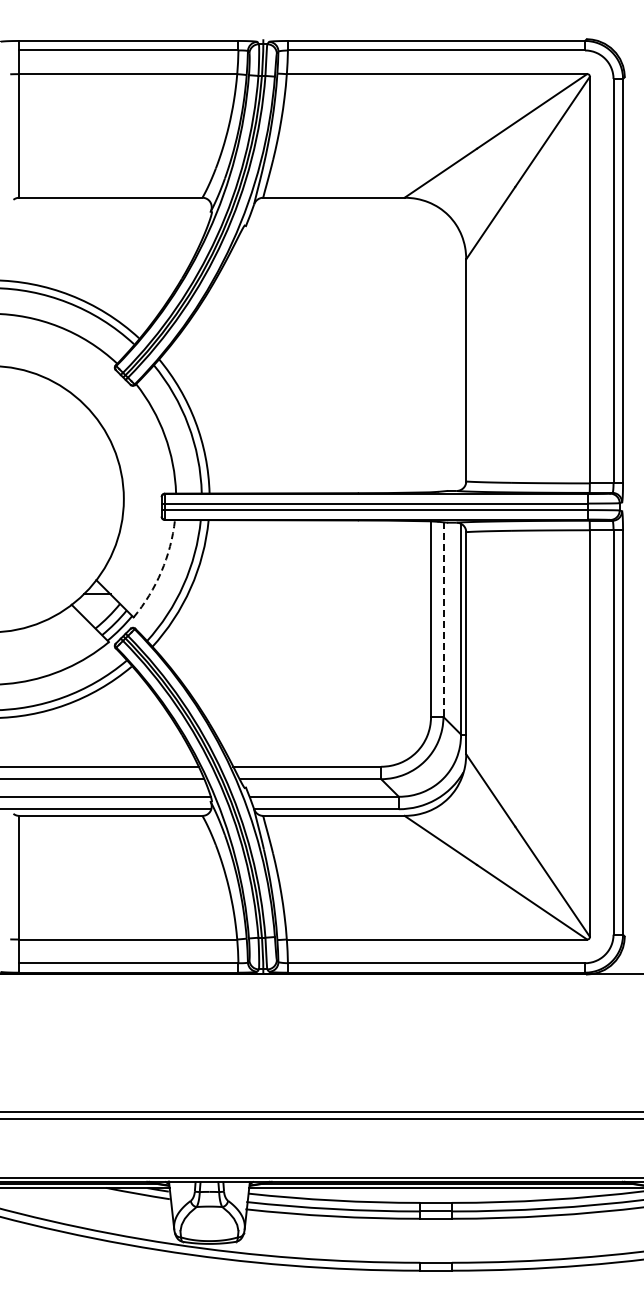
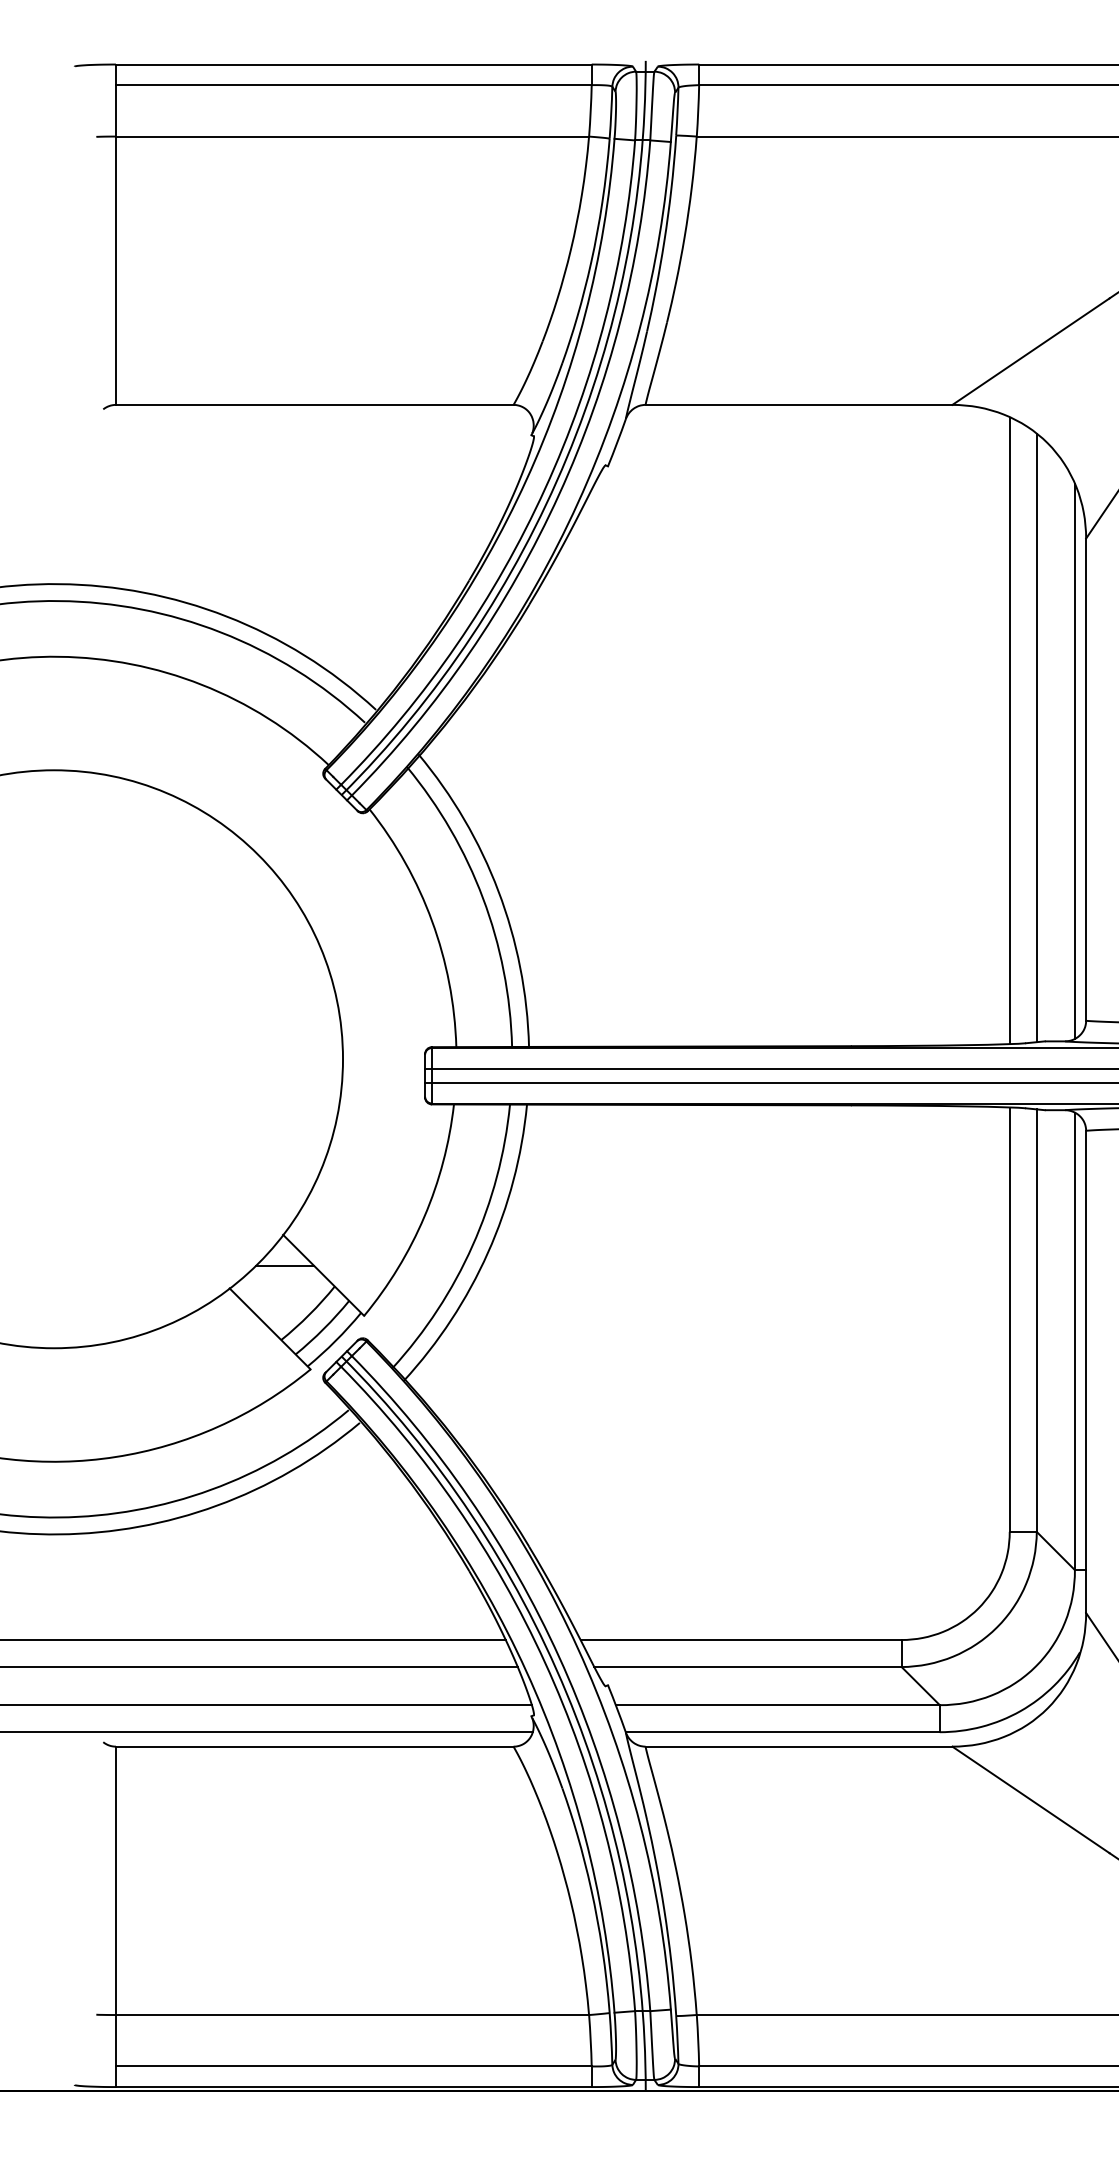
line: (431, 347) -> (1010, 729), added
line: (443, 351) -> (1036, 738), added
line: (461, 361) -> (1075, 760), added
arc: (161, 571) -> (424, 1216), dashed -> solid
line: (443, 620) -> (1036, 1322), dashed -> solid

